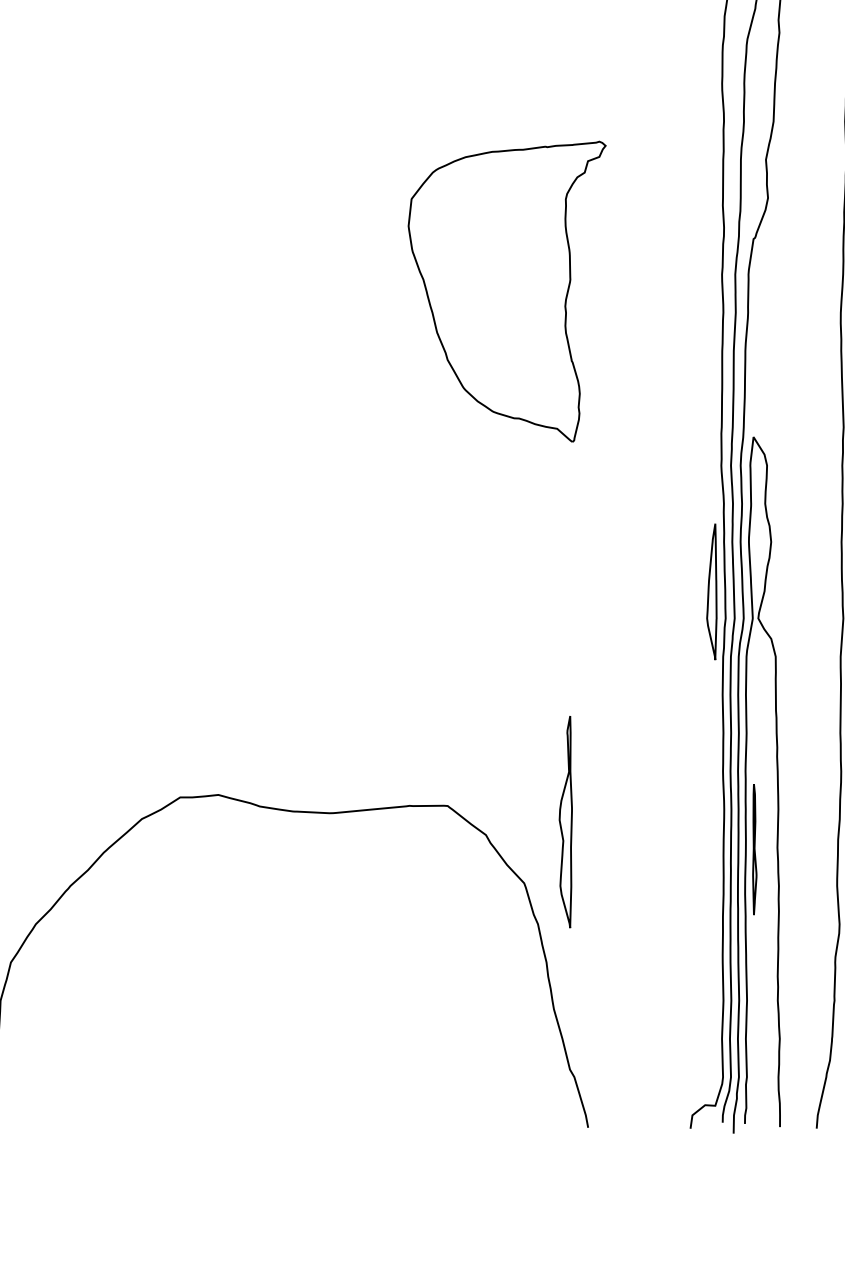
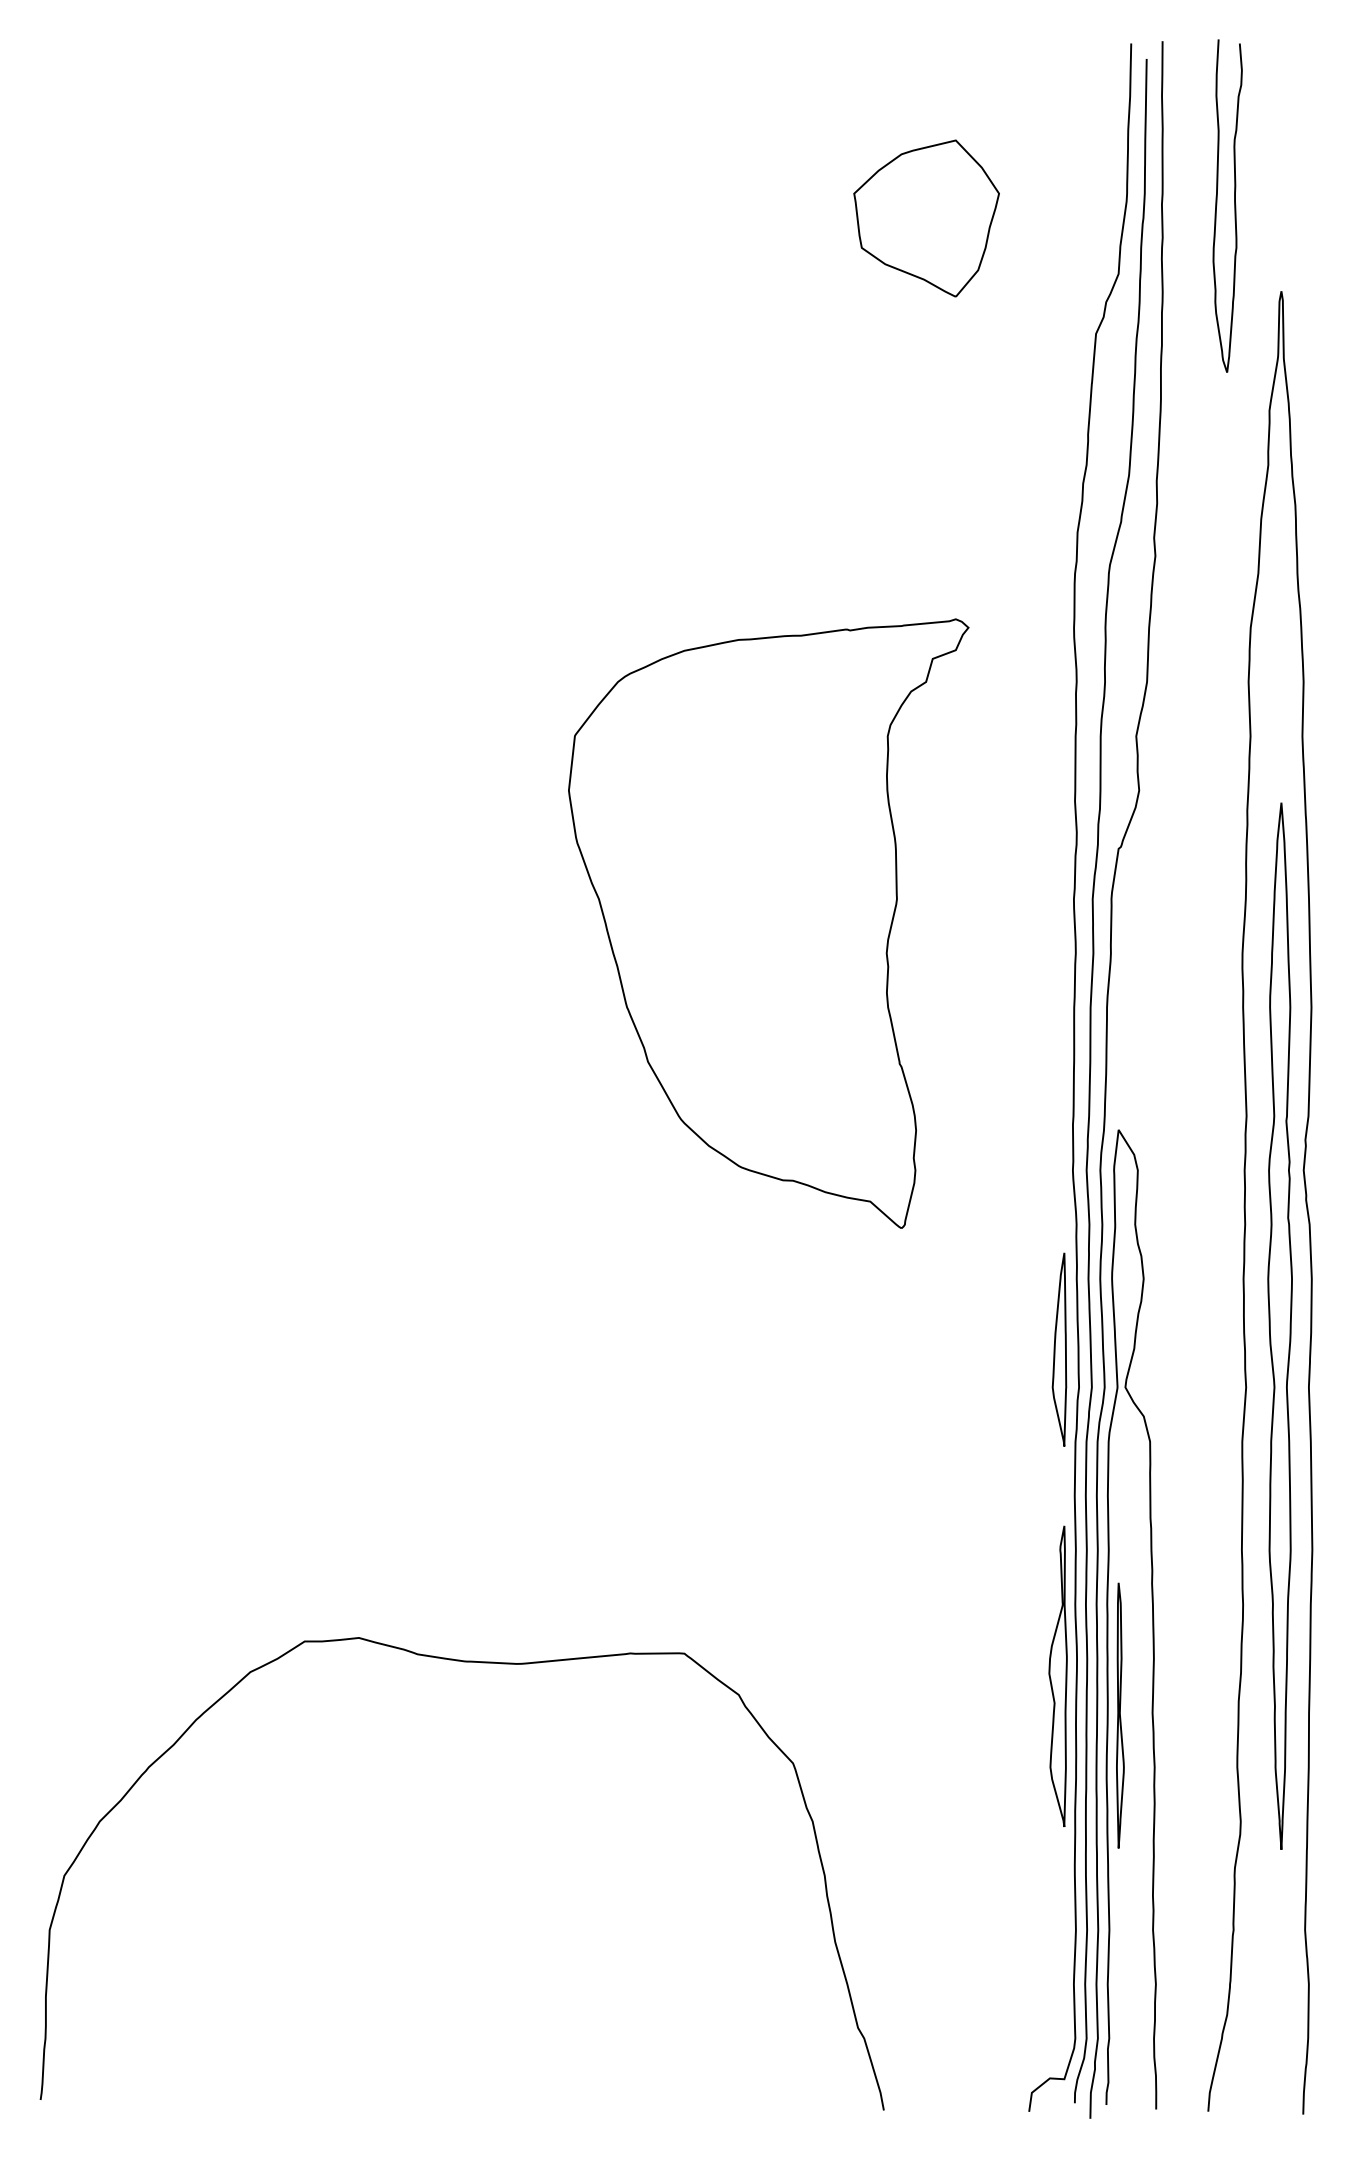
part: (506, 291) -> (768, 923), size x1.43
part: (565, 821) -> (1057, 1675), moved
part: (754, 849) -> (1120, 1715), size x1.43

